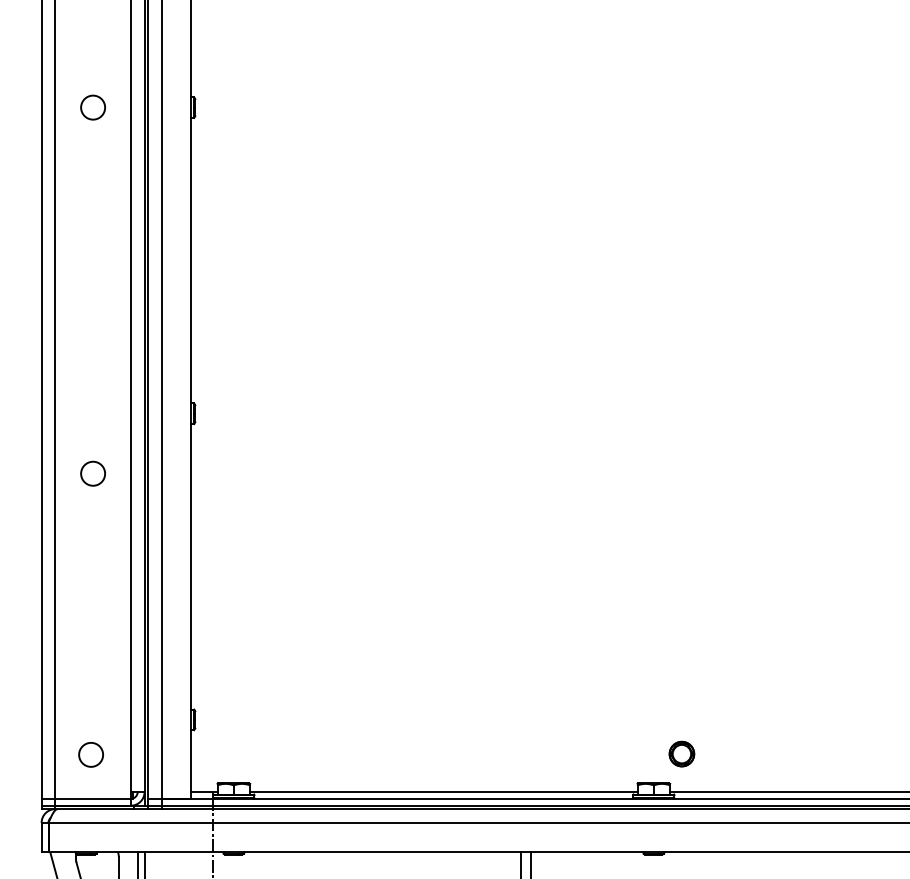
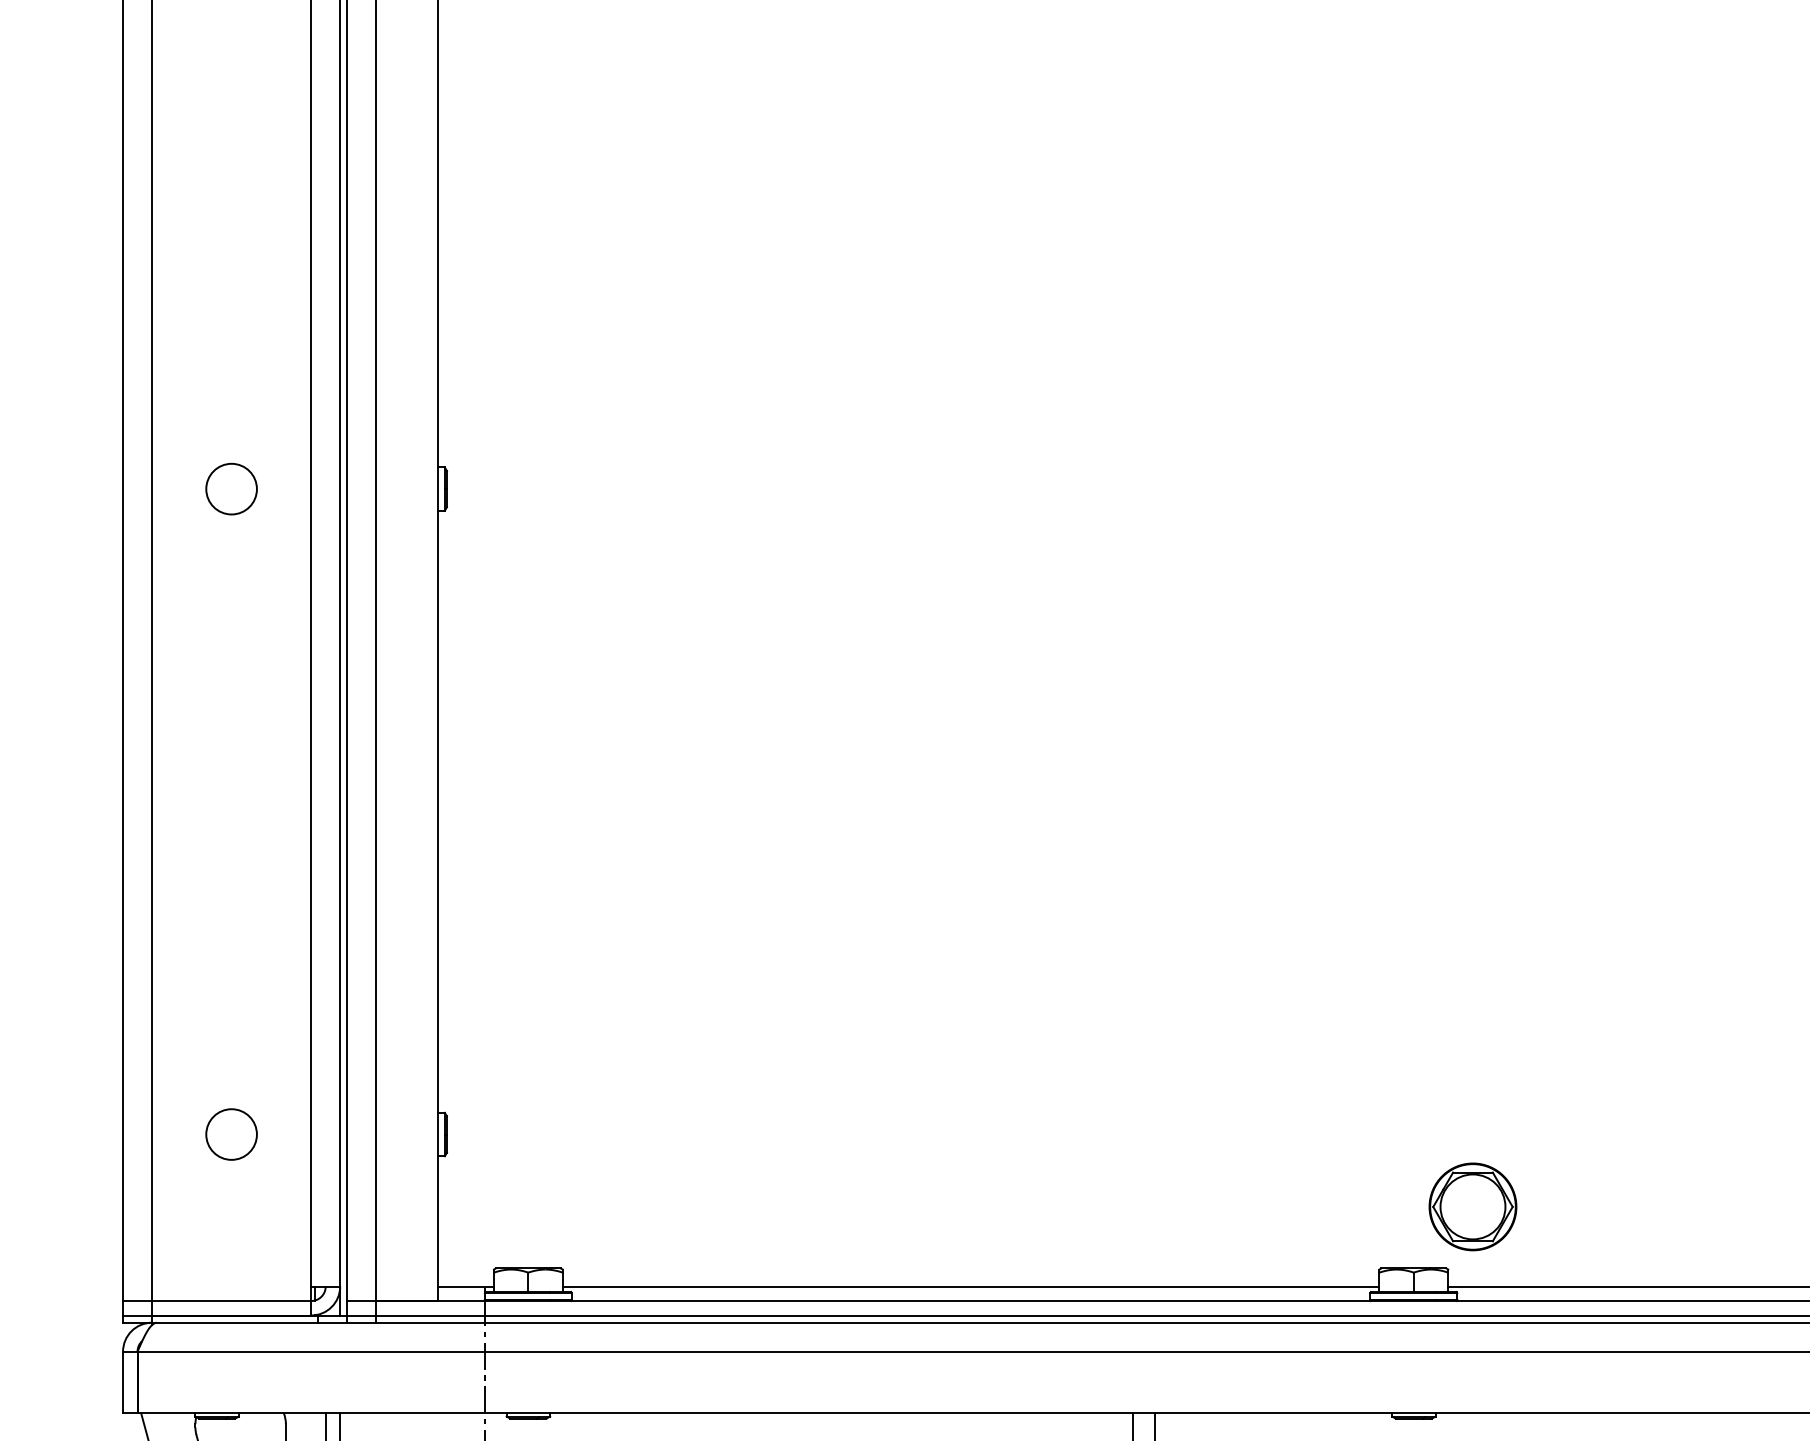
circle: (92, 473) -> (230, 488), moved
part: (681, 753) -> (1472, 1205), size x1.67
circle: (90, 754) -> (230, 1133), moved

